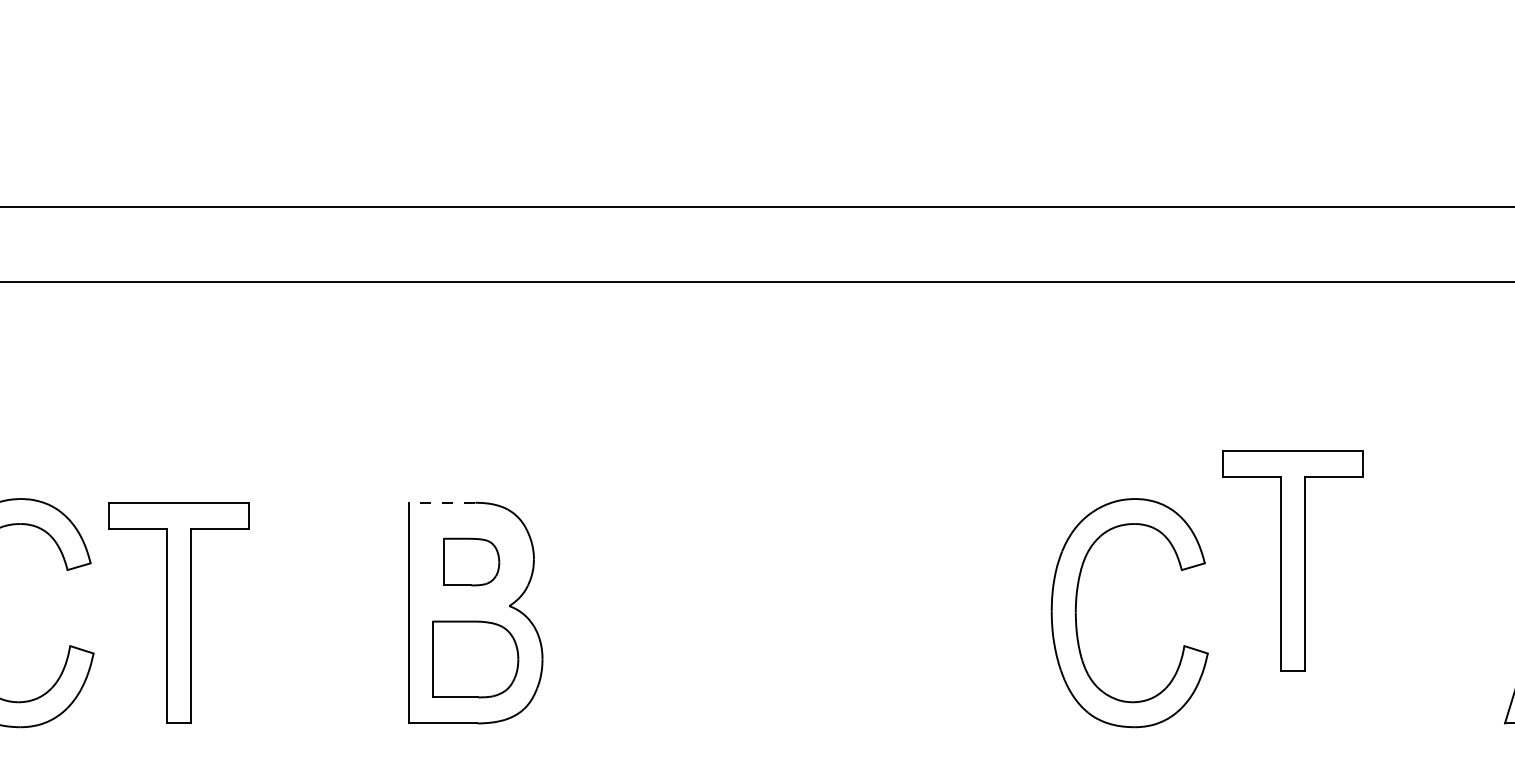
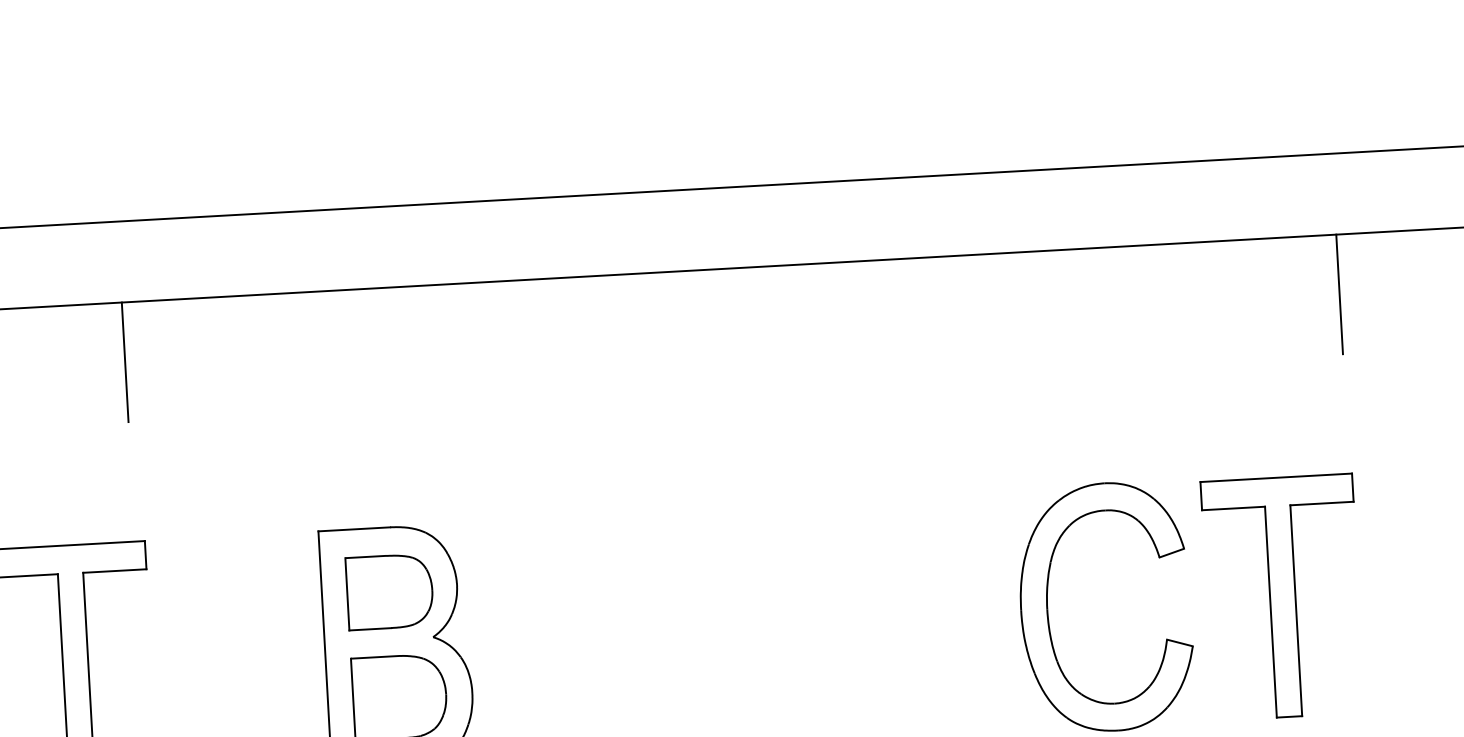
line: (240, 337) -> (125, 362), added
line: (1361, 337) -> (1340, 294), added
line: (441, 502) -> (353, 529), dashed -> solid
part: (1292, 560) -> (1282, 596), moved
part: (471, 561) -> (389, 591), size x1.43

